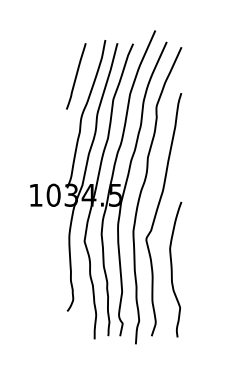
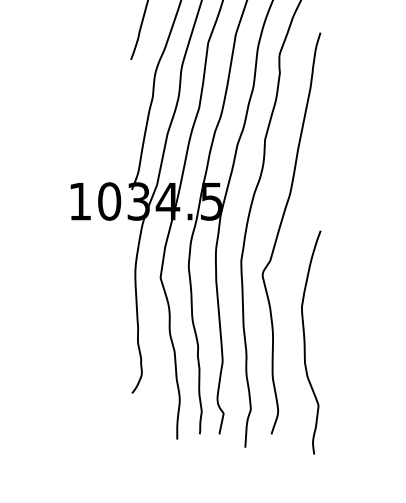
curve: (172, 269) -> (305, 342), moved

